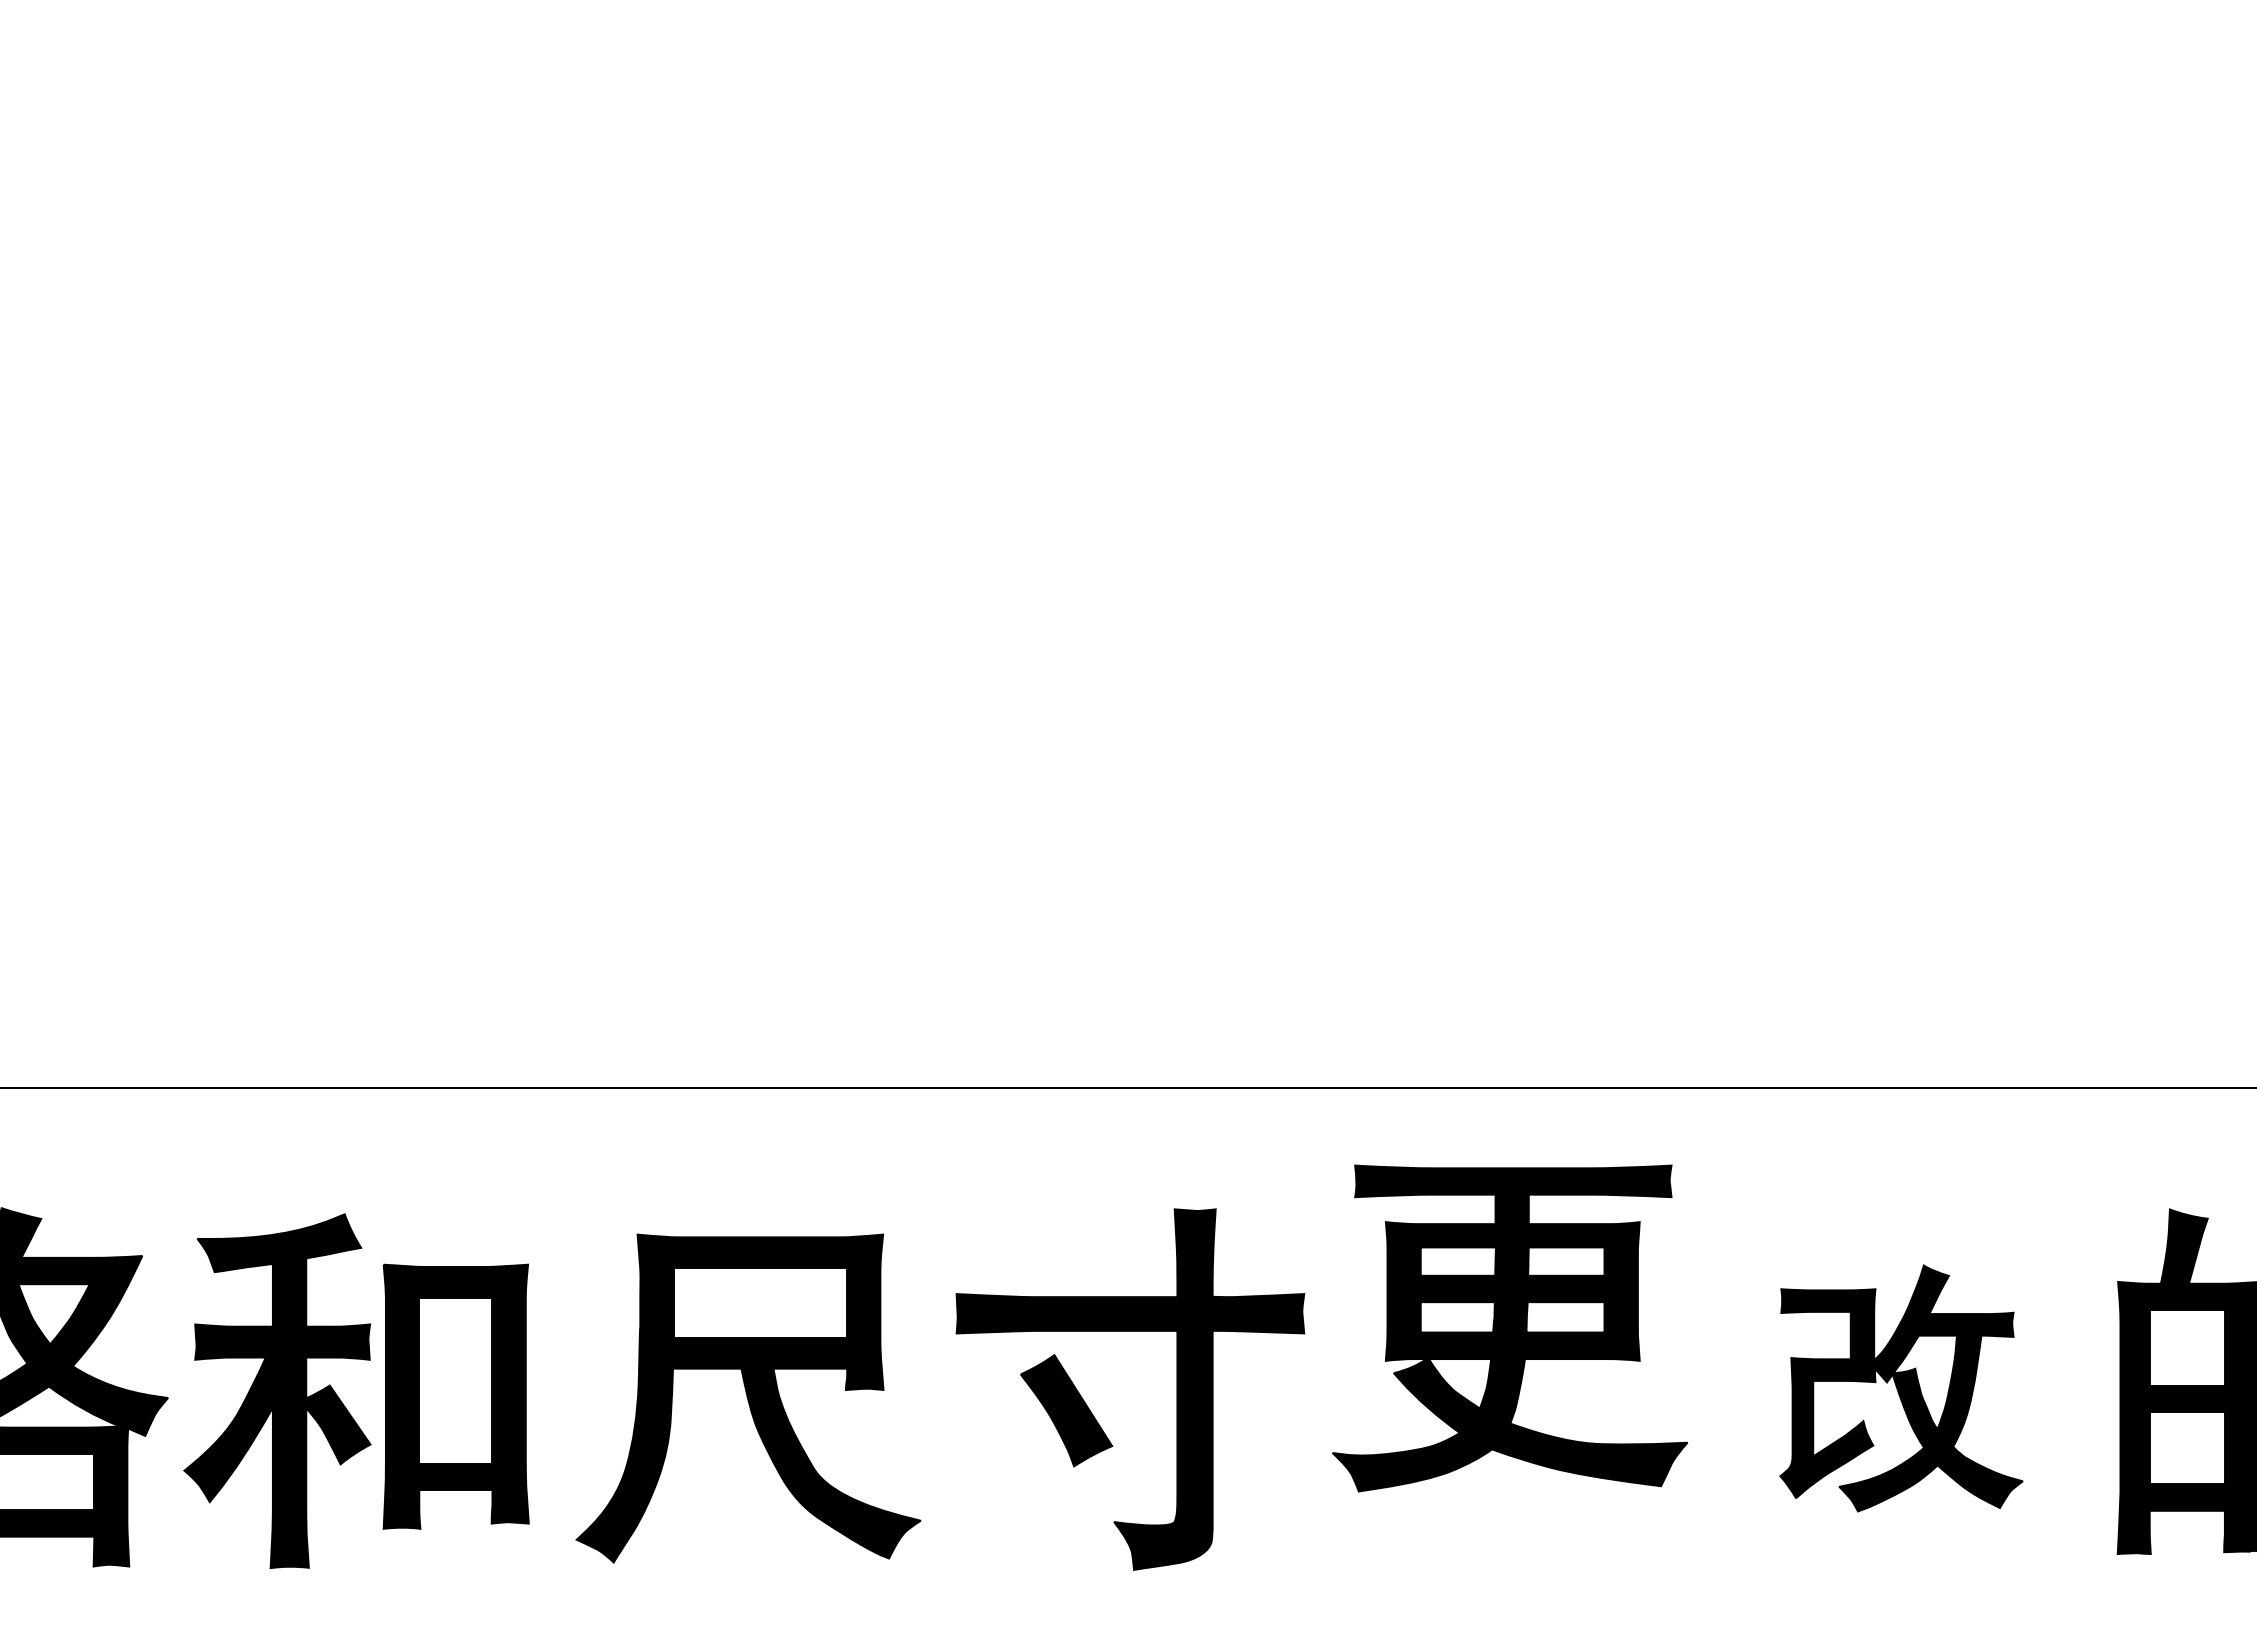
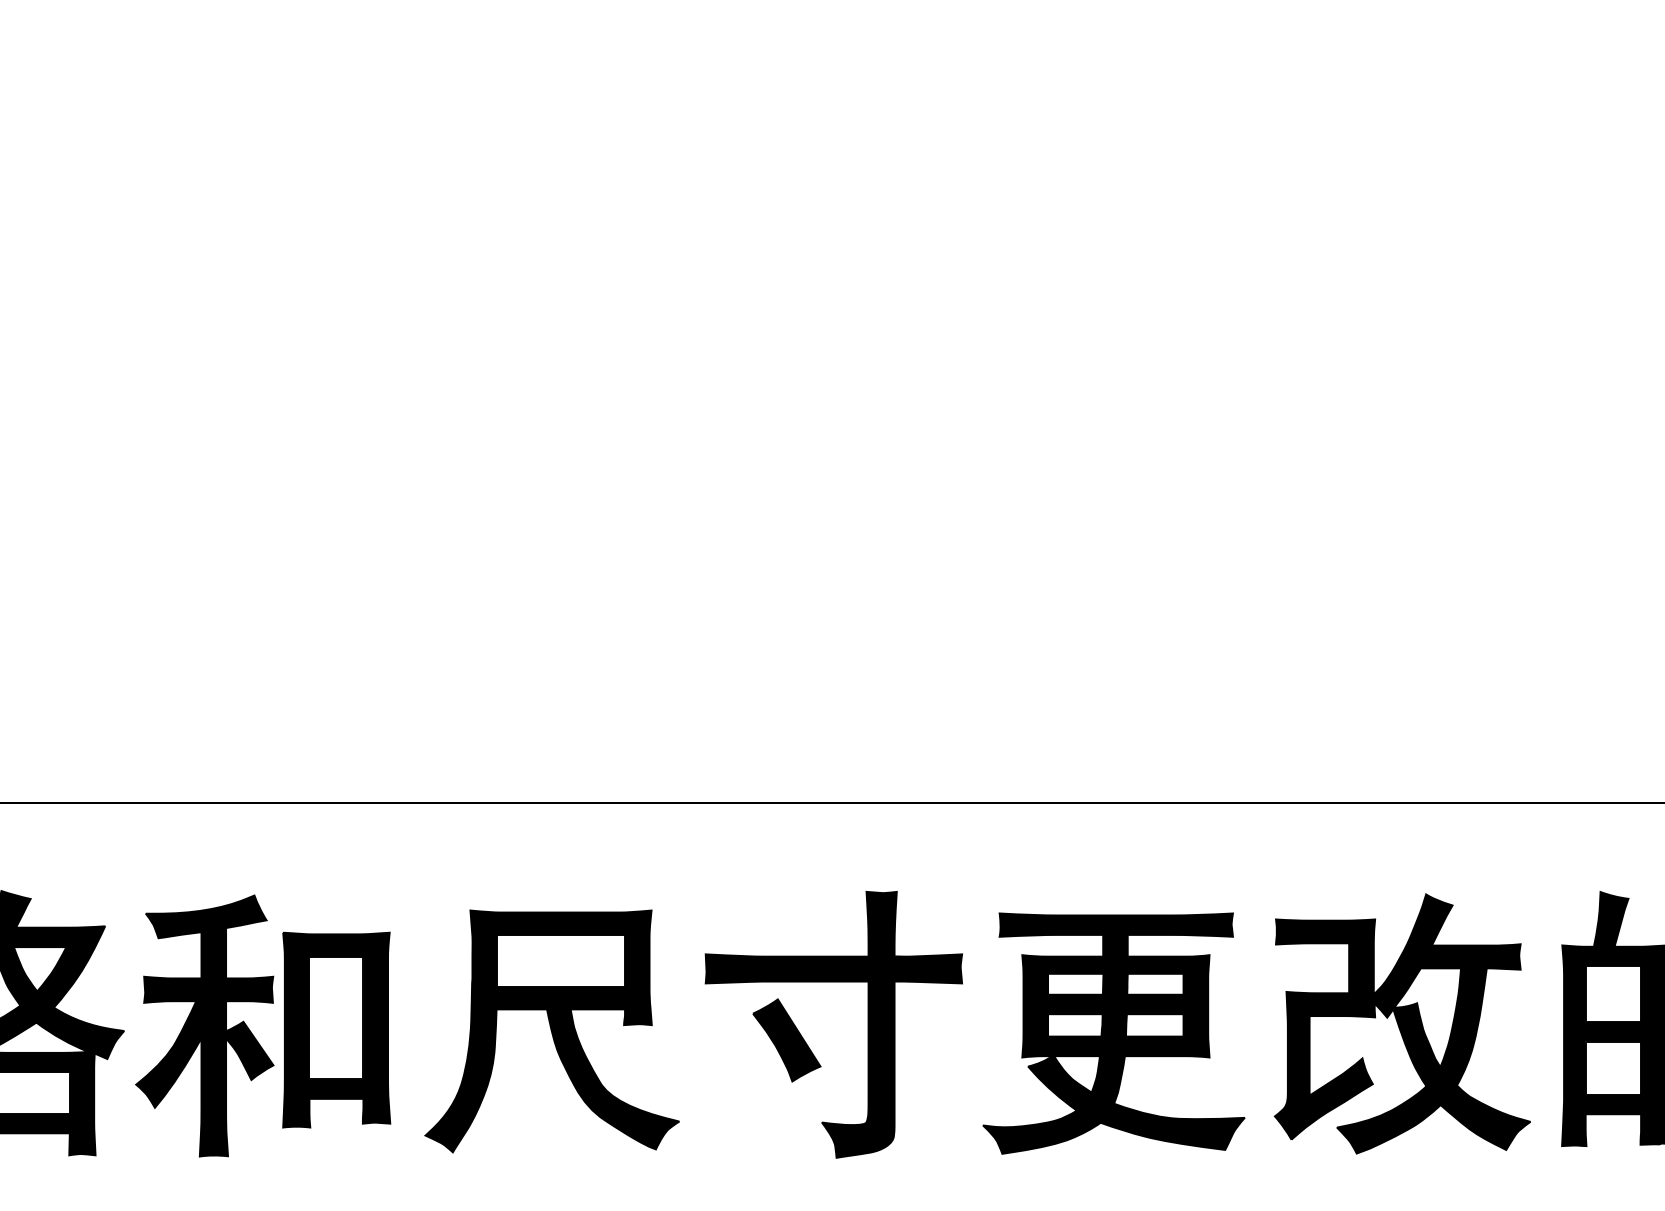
part: (1510, 1328) -> (1114, 1033), moved
part: (1901, 1388) -> (1402, 1024), size x1.43

